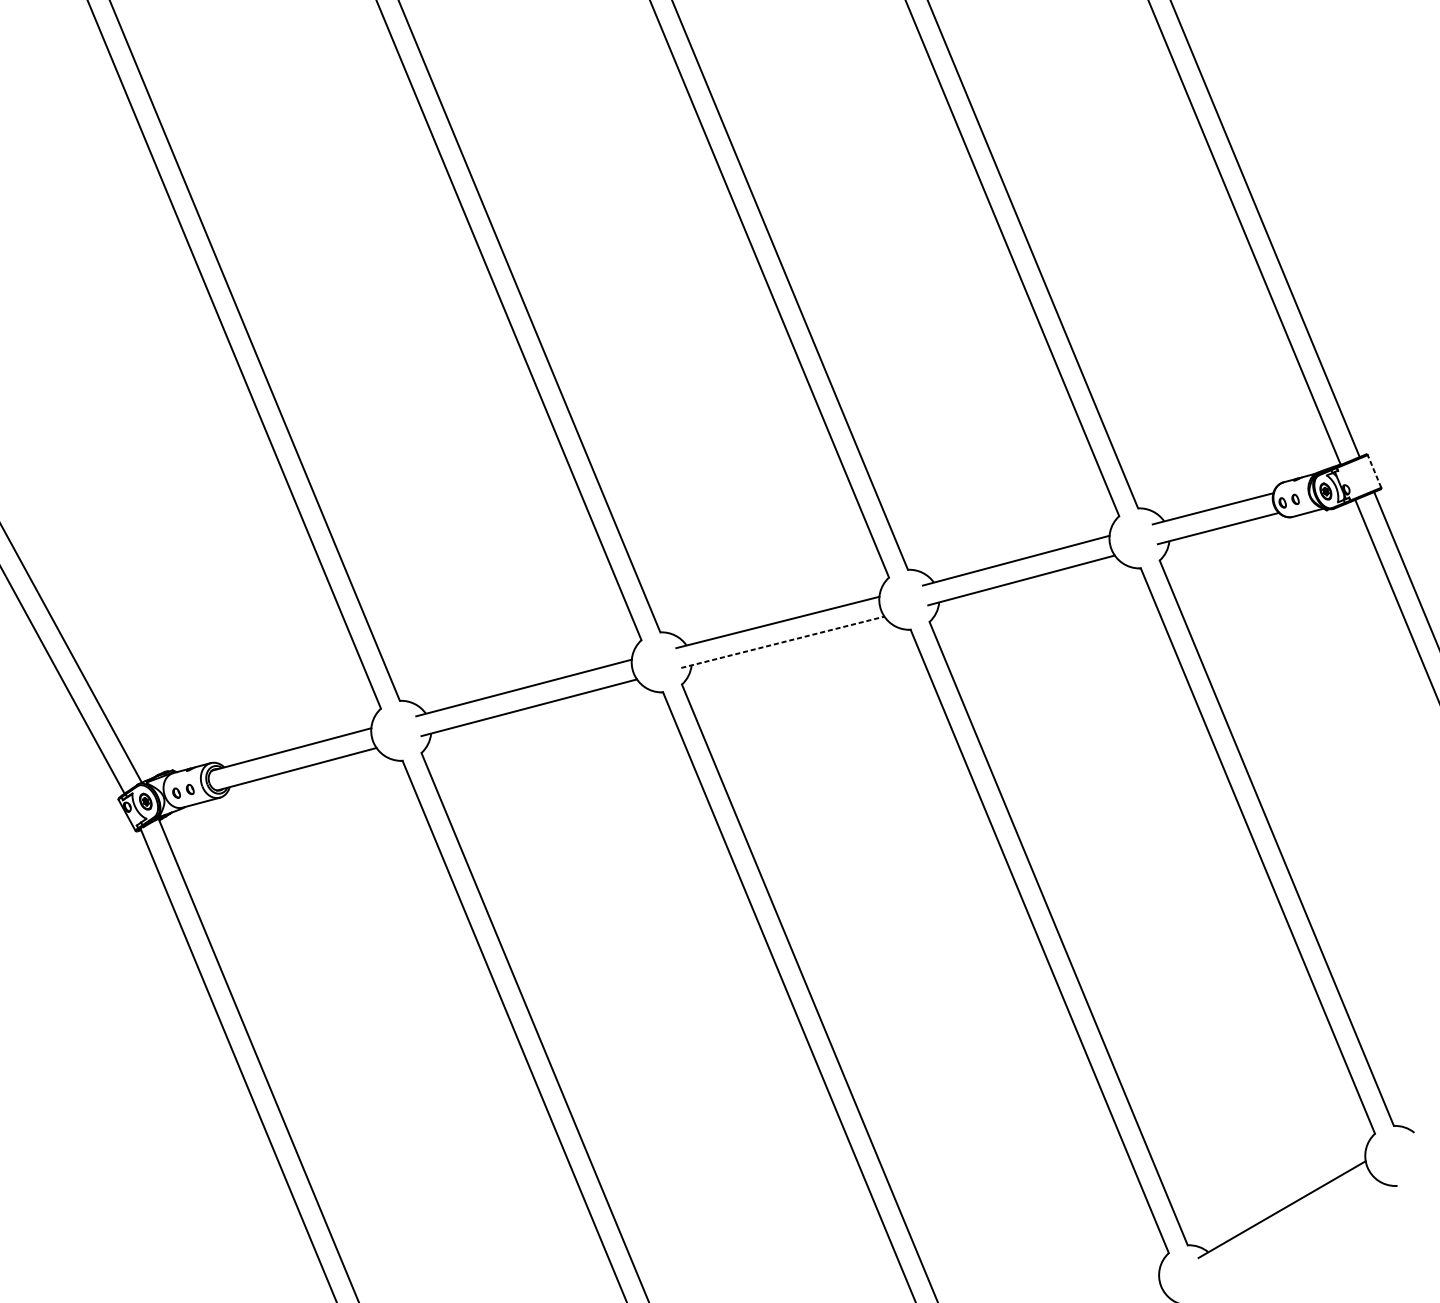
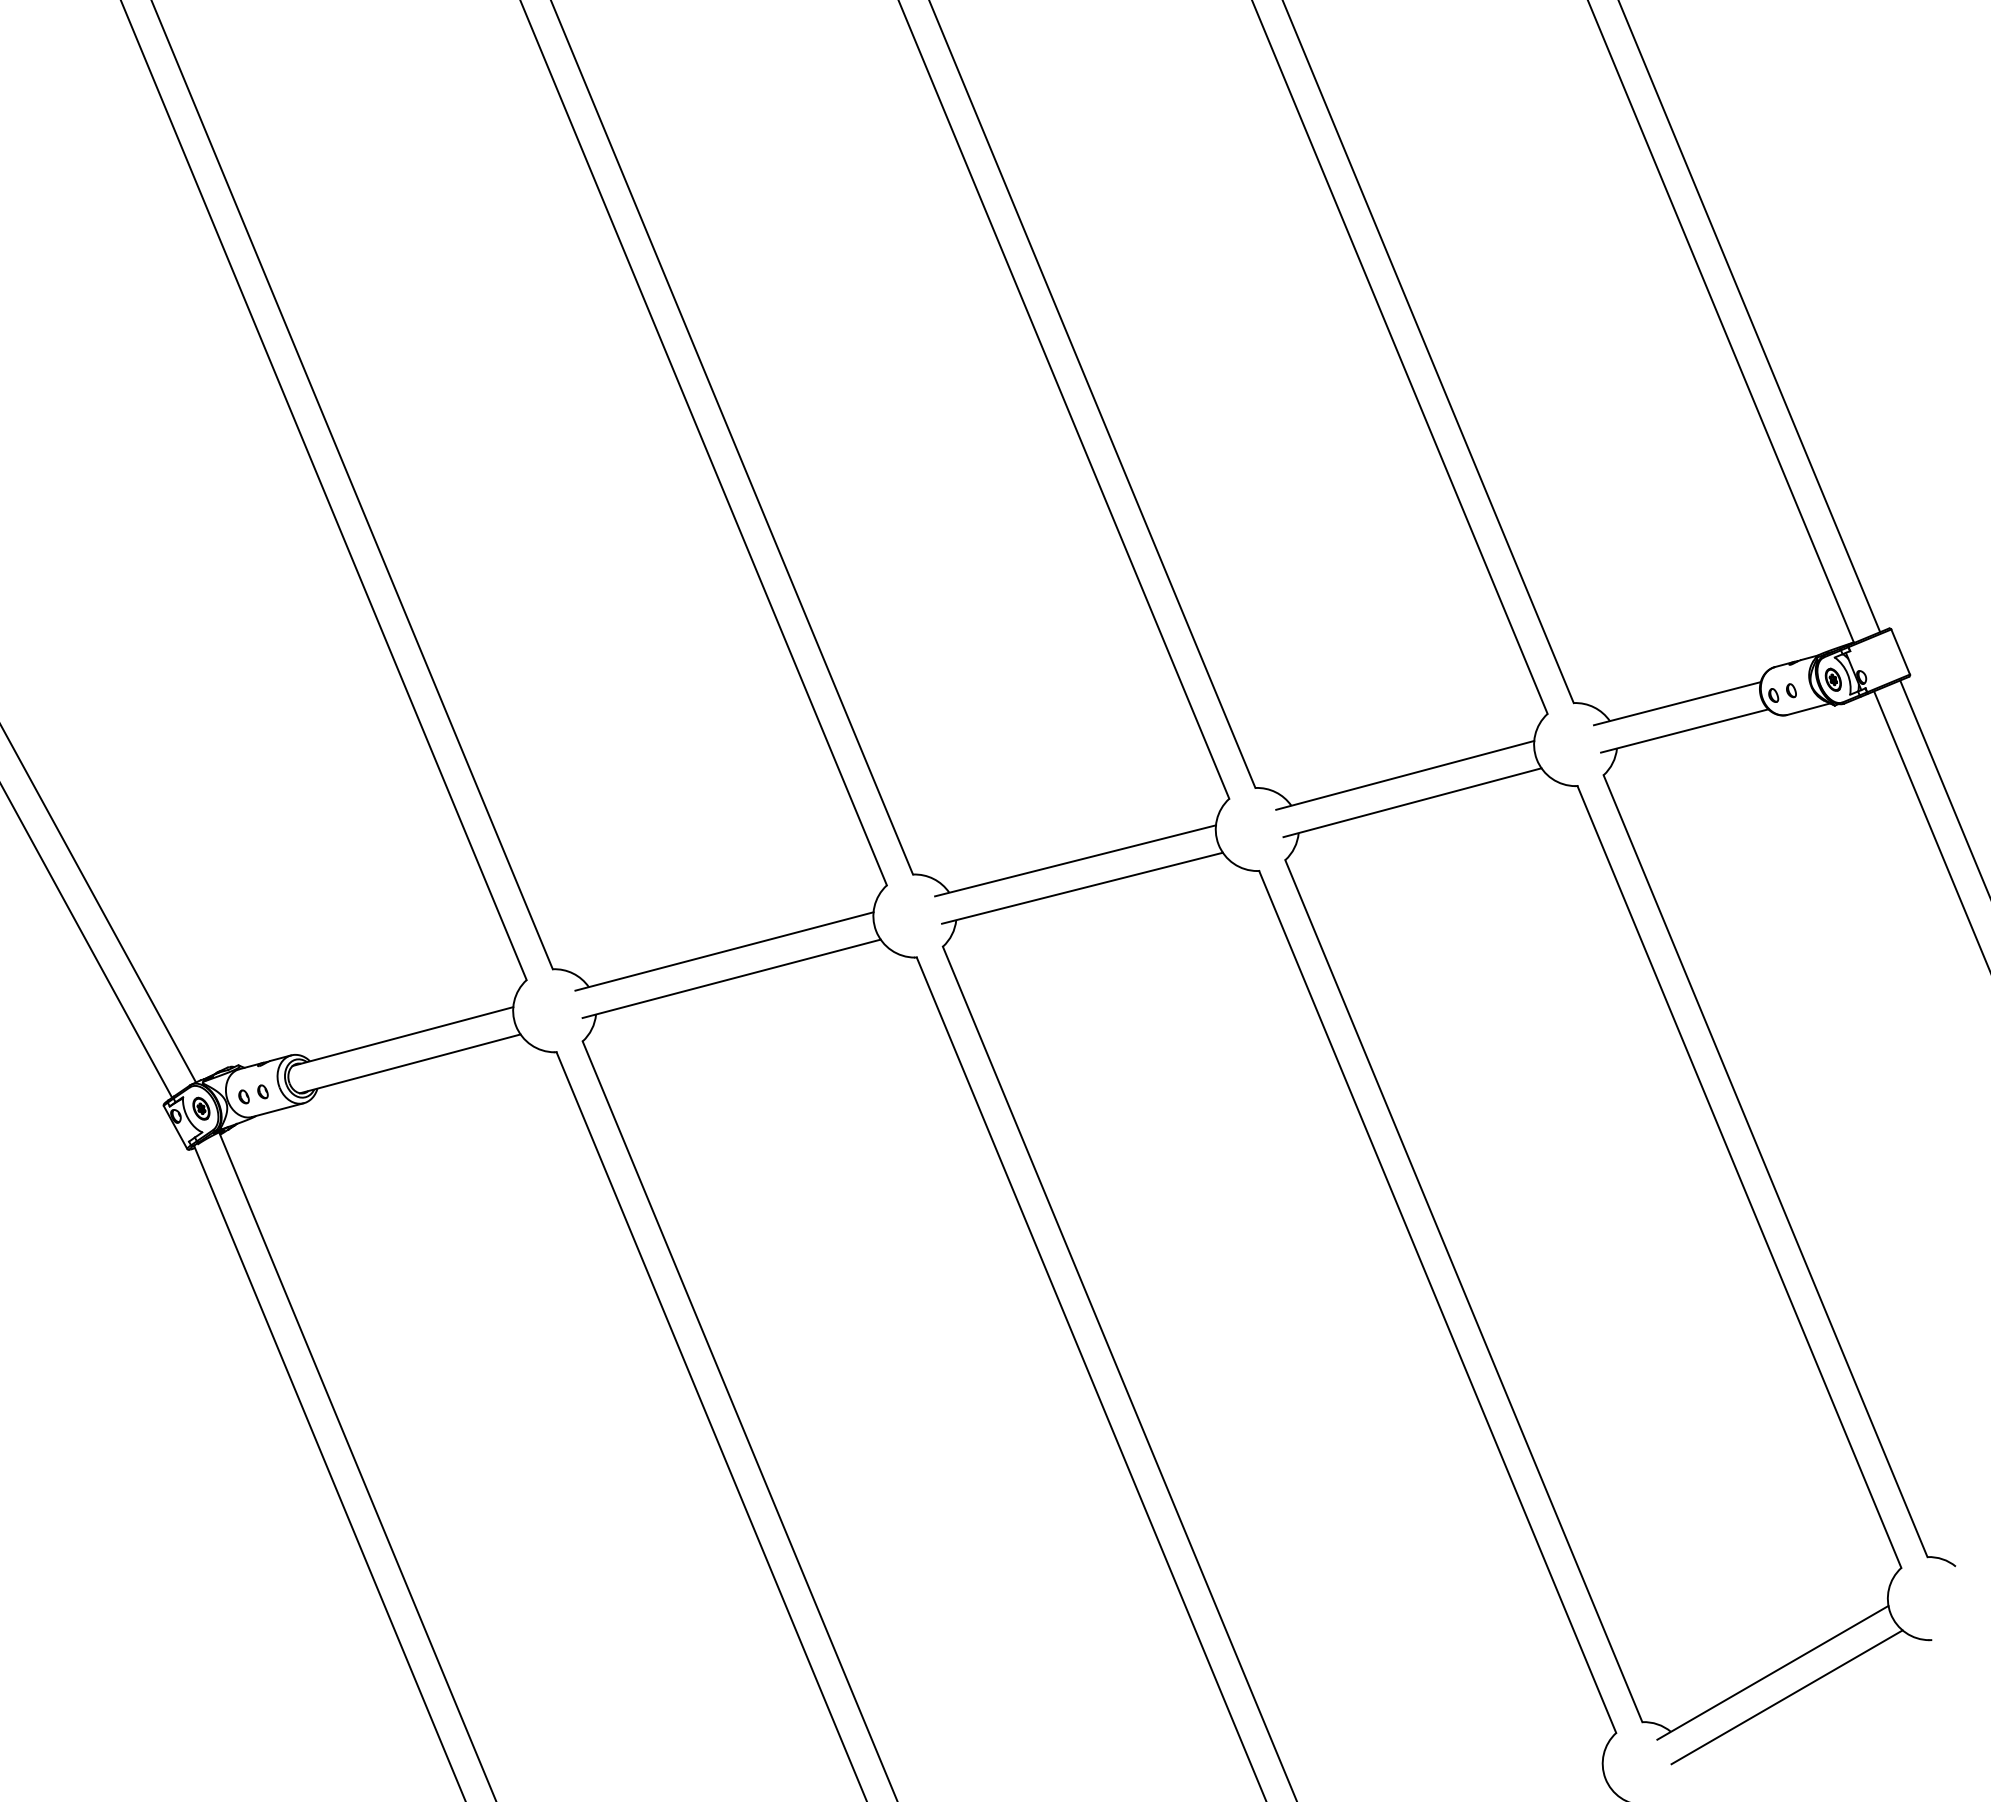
line: (1374, 471) -> (1900, 651), dashed -> solid
line: (782, 642) -> (1082, 888), dashed -> solid
line: (1291, 1227) -> (1786, 1697), added

